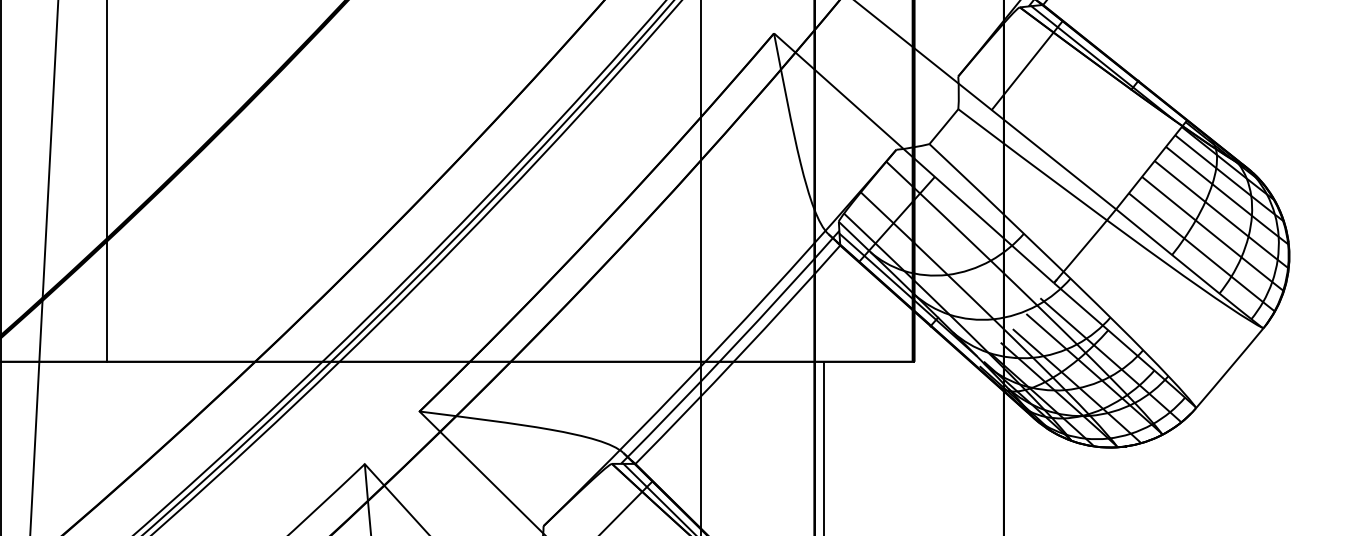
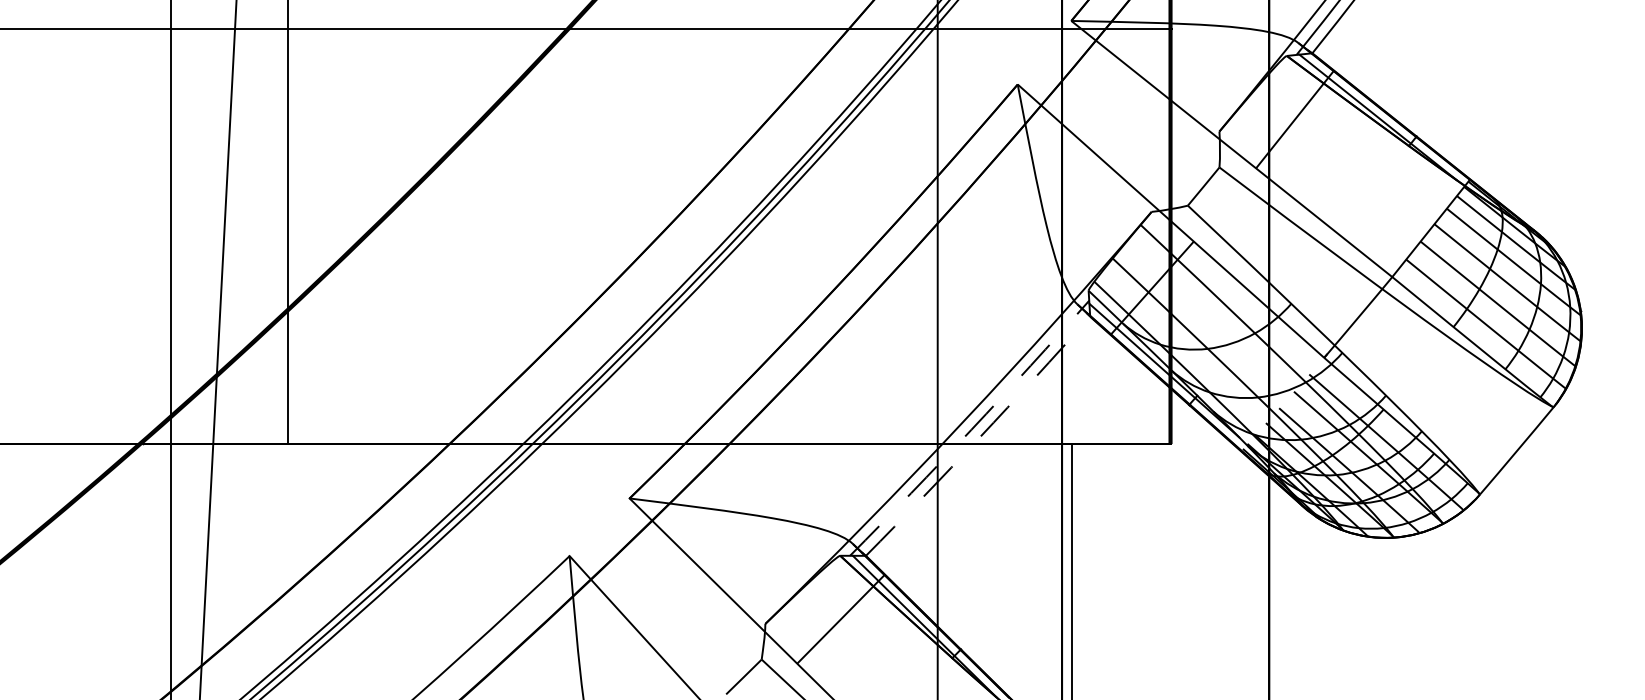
arc: (731, 348) -> (971, 429), solid -> dashed
arc: (739, 355) -> (979, 437), solid -> dashed

